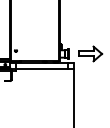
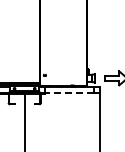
line: (41, 68) -> (69, 92), solid -> dashed

